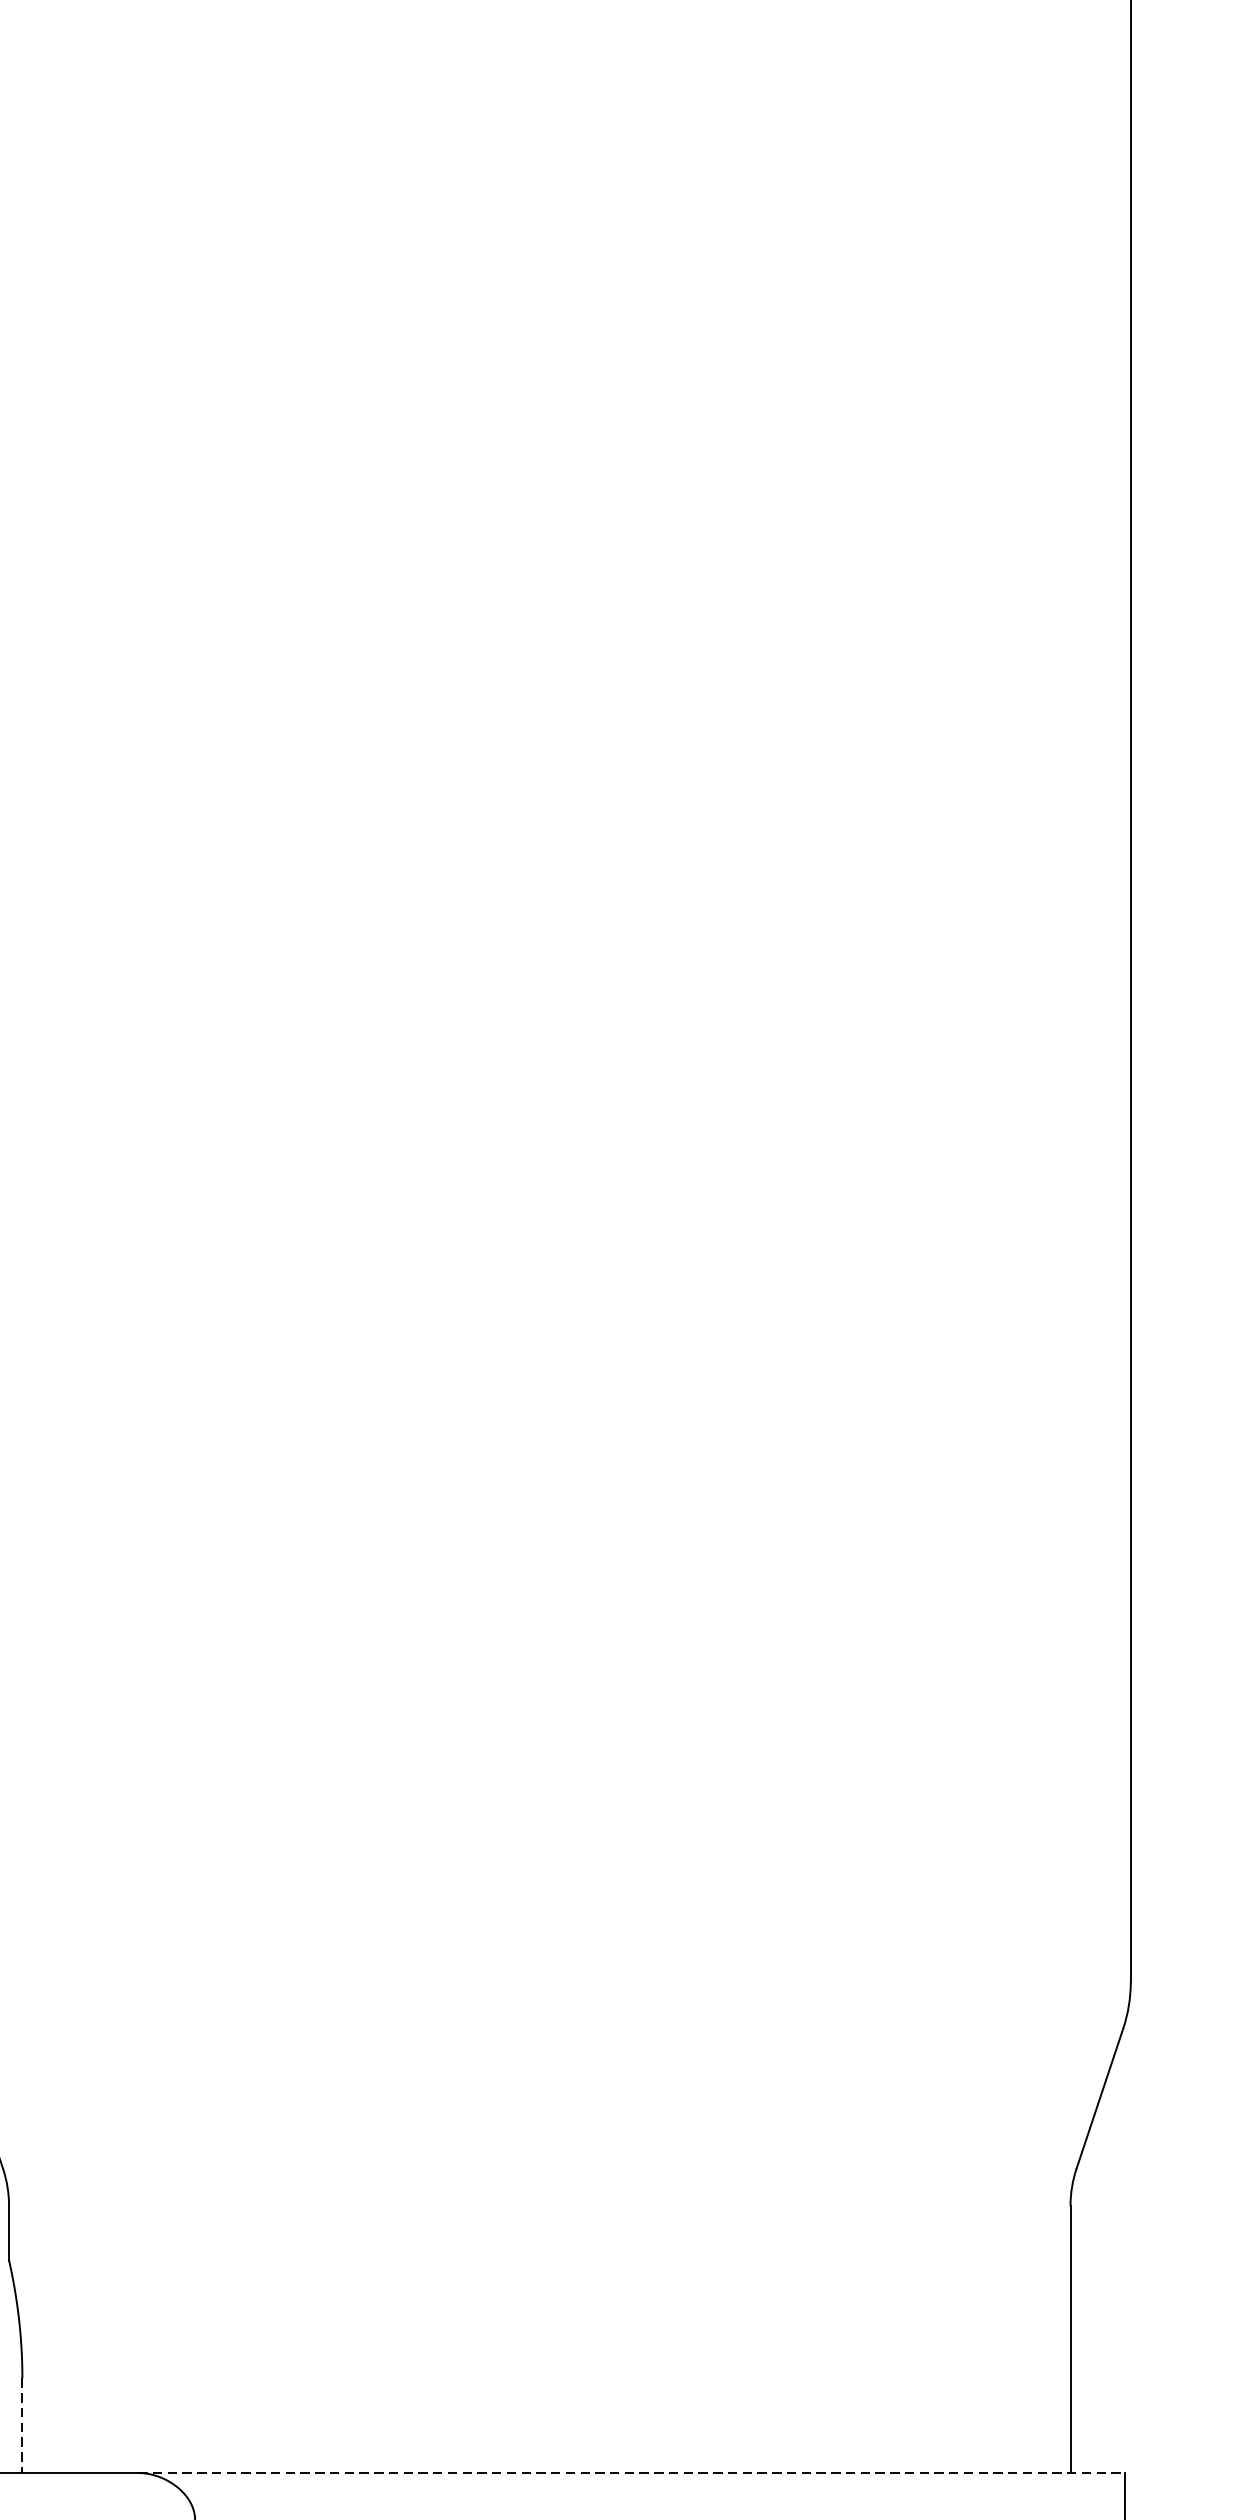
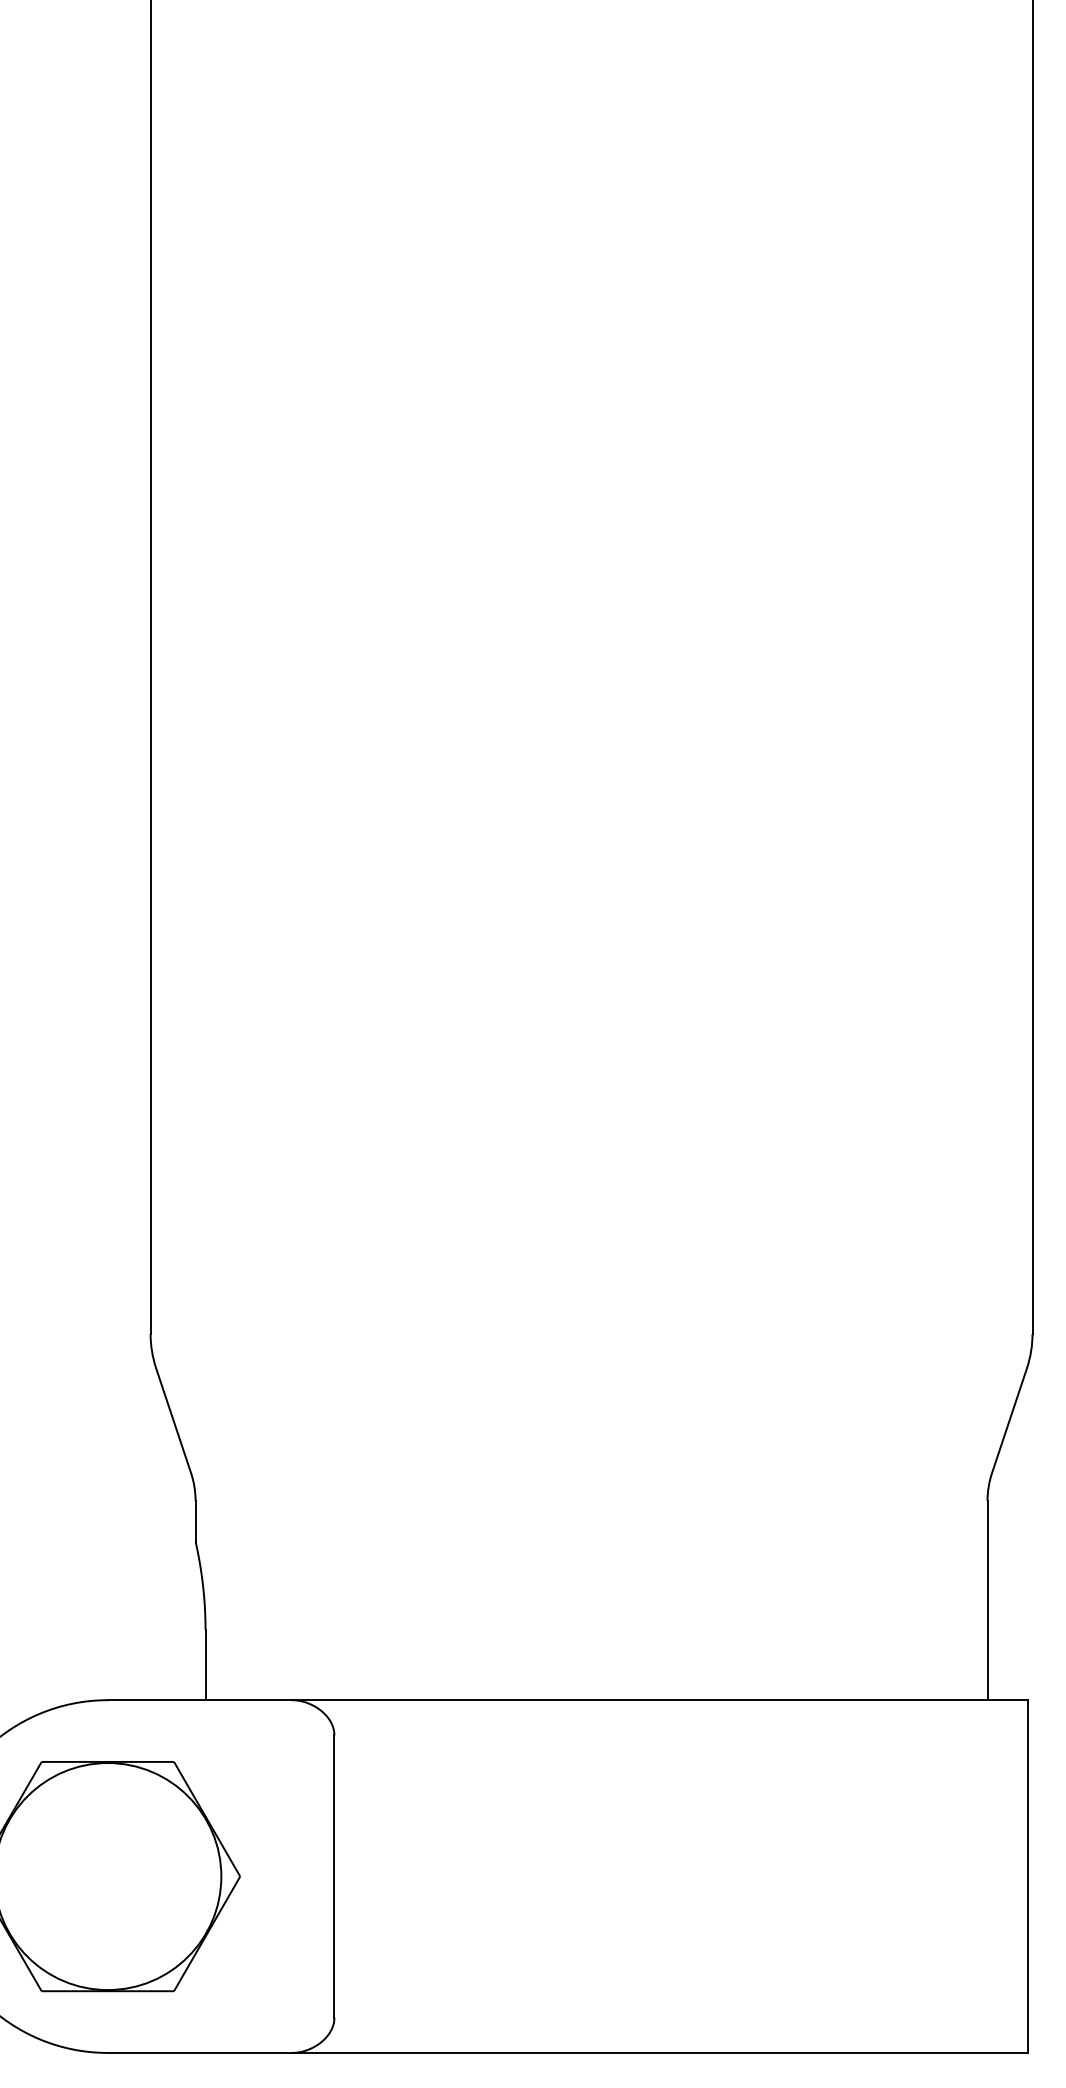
line: (22, 2426) -> (205, 1665), dashed -> solid
line: (632, 2473) -> (660, 1700), dashed -> solid

